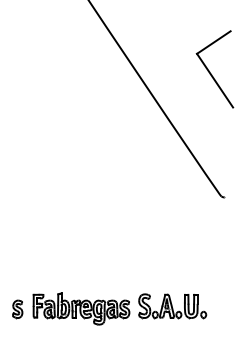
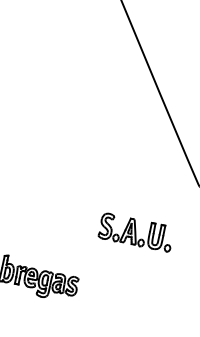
part: (172, 306) -> (136, 232), moved

